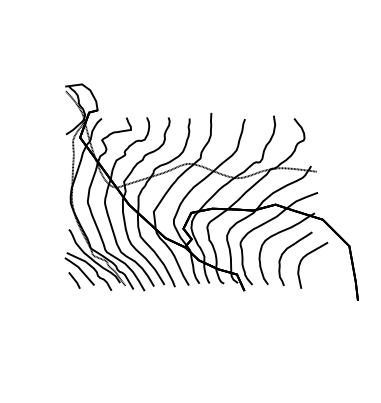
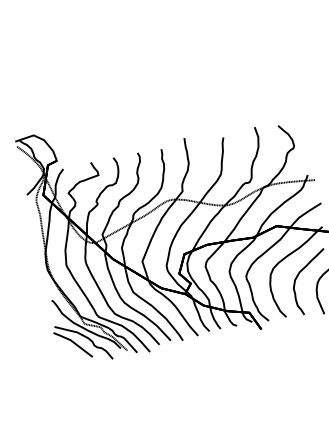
line: (74, 280) -> (69, 355), removed

